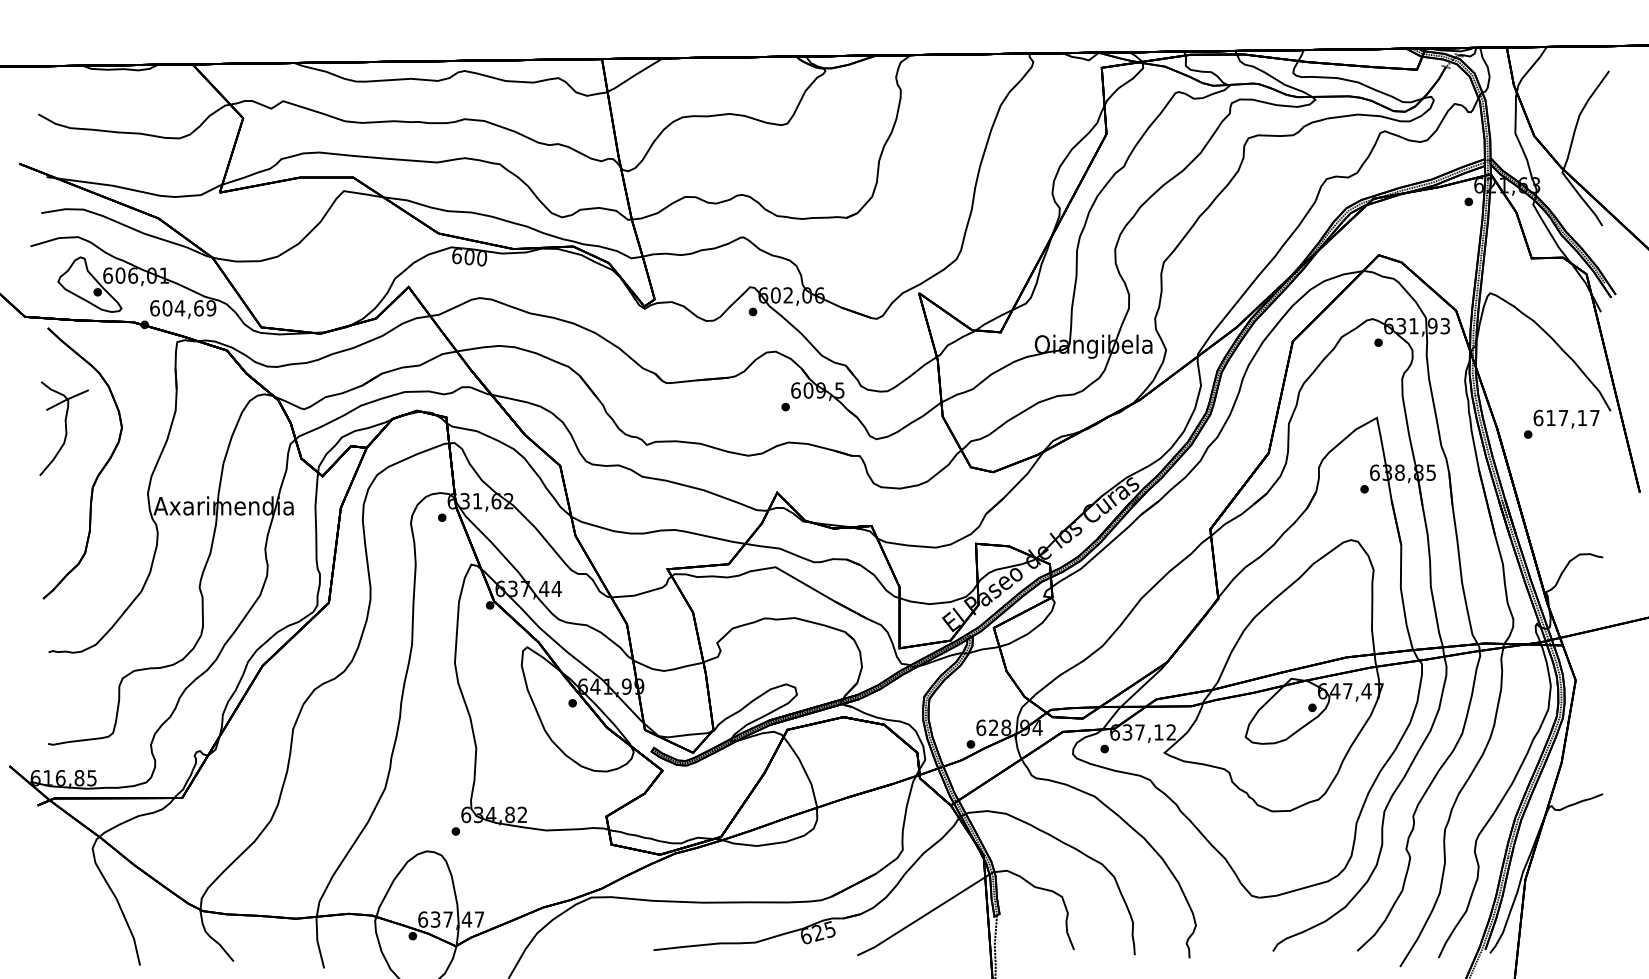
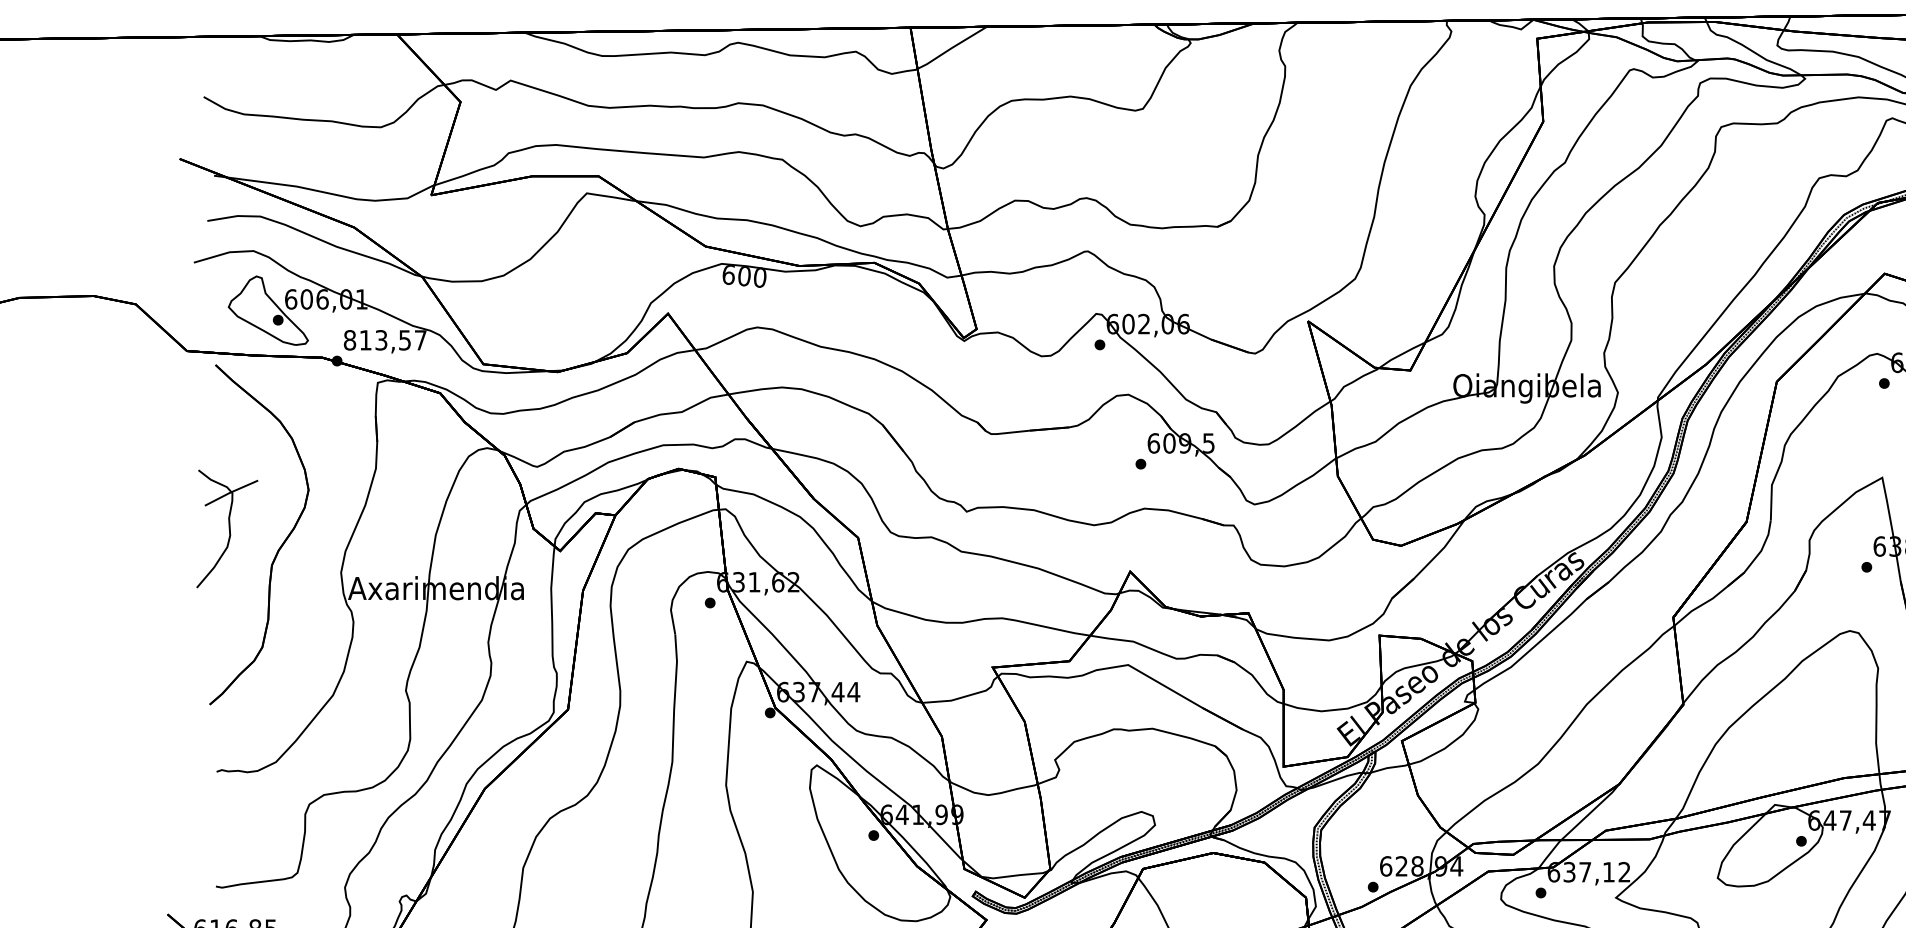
text: (183, 308) -> (385, 340), 604,69 -> 813,57
part: (63, 428) -> (226, 528), moved

